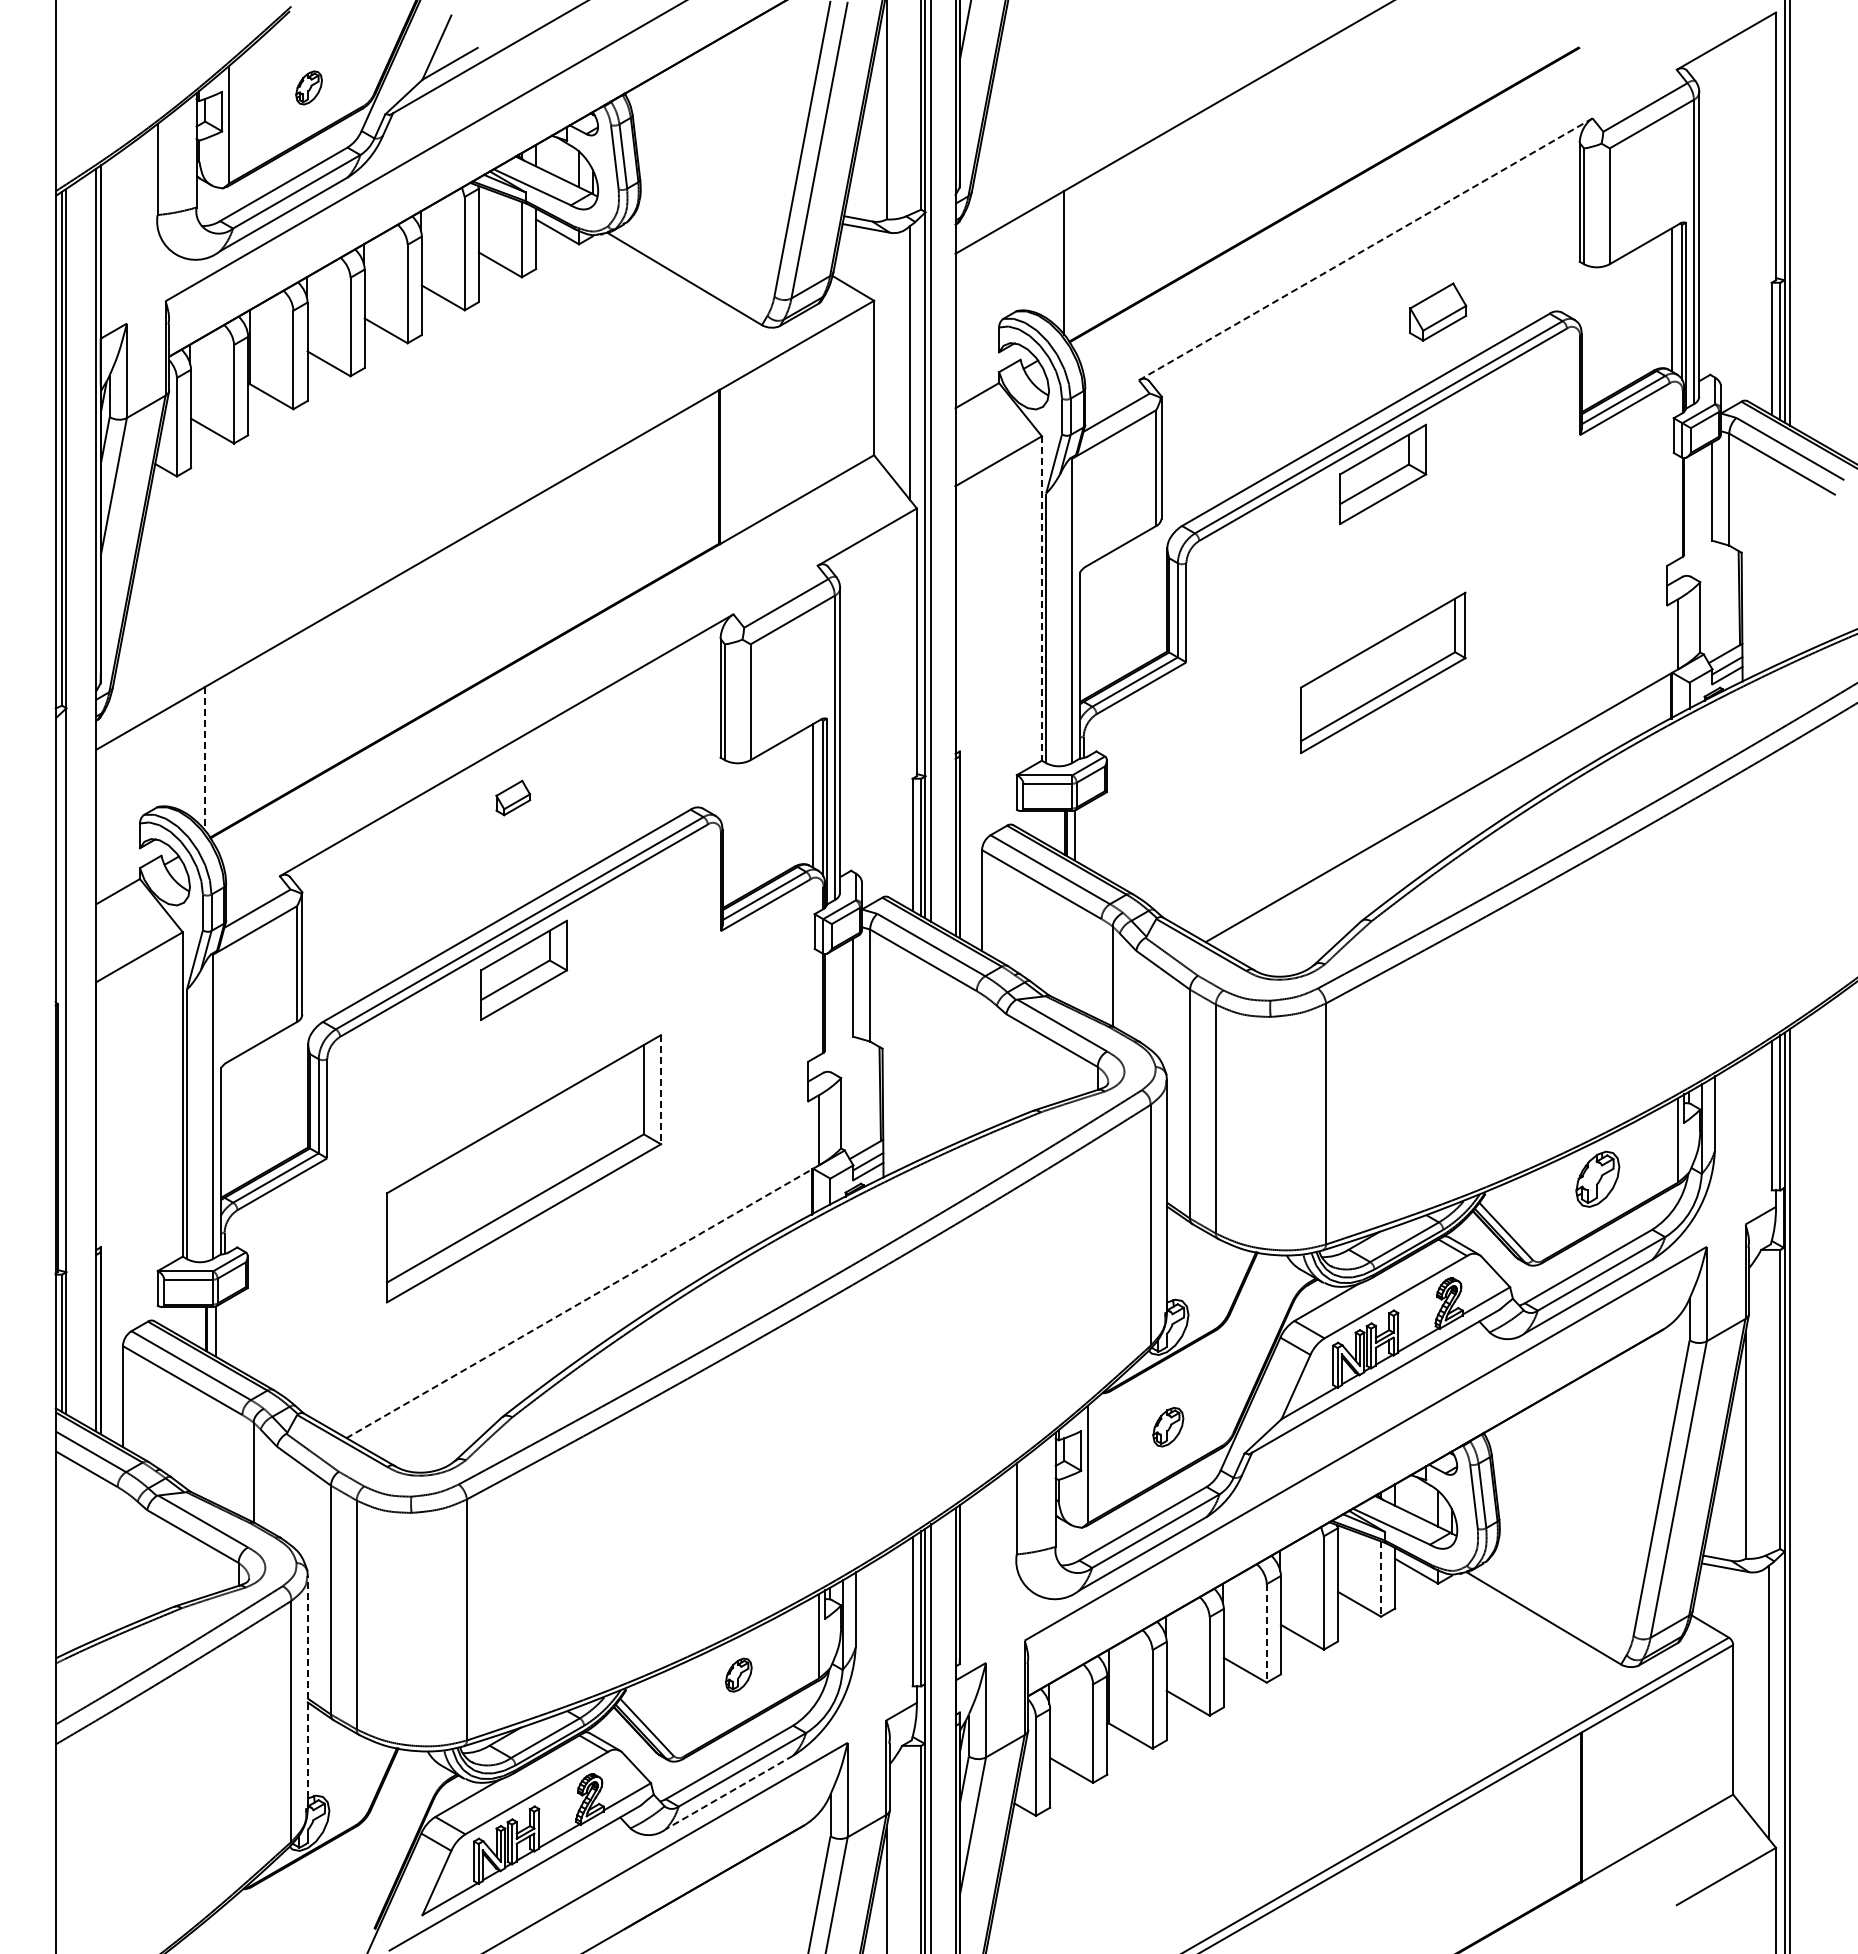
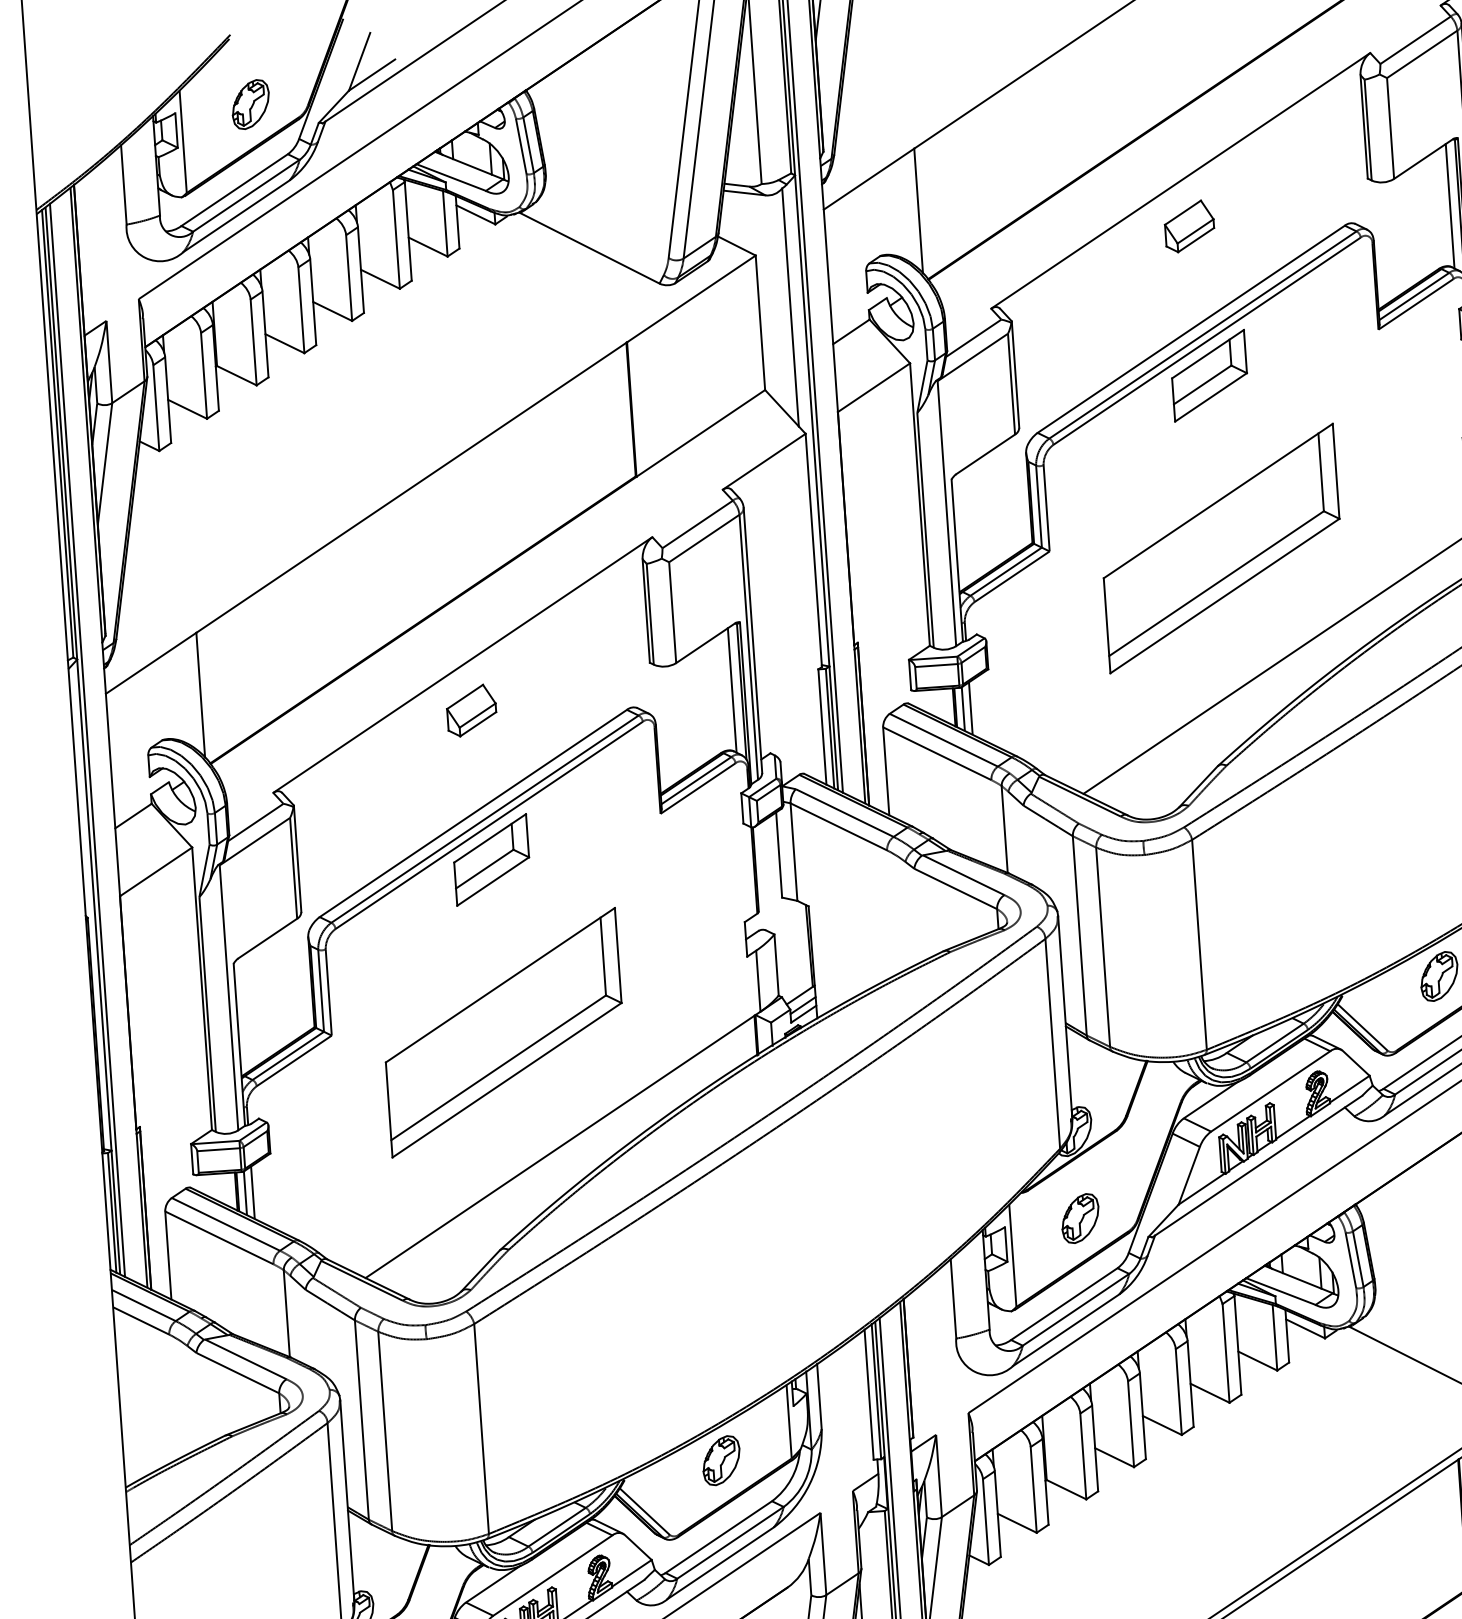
part: (308, 87) -> (250, 104), size x1.67
line: (1365, 249) -> (1180, 180), dashed -> solid
part: (1438, 311) -> (1189, 225), moved
line: (1041, 599) -> (919, 505), dashed -> solid
part: (1383, 672) -> (1221, 548), size x1.67
line: (204, 758) -> (200, 694), dashed -> solid
part: (513, 797) -> (471, 710), size x1.67
line: (71, 801) -> (87, 740), added
line: (1083, 835) -> (970, 708), added
line: (661, 1089) -> (618, 955), dashed -> solid
line: (582, 1301) -> (562, 1144), dashed -> solid
line: (224, 1331) -> (252, 1192), added
part: (1168, 1426) -> (1080, 1217), size x1.43
line: (1381, 1579) -> (1275, 1338), dashed -> solid
line: (1266, 1633) -> (1178, 1392), dashed -> solid
part: (738, 1674) -> (721, 1460), size x1.67
line: (307, 1692) -> (347, 1501), dashed -> solid
line: (729, 1792) -> (720, 1563), dashed -> solid

